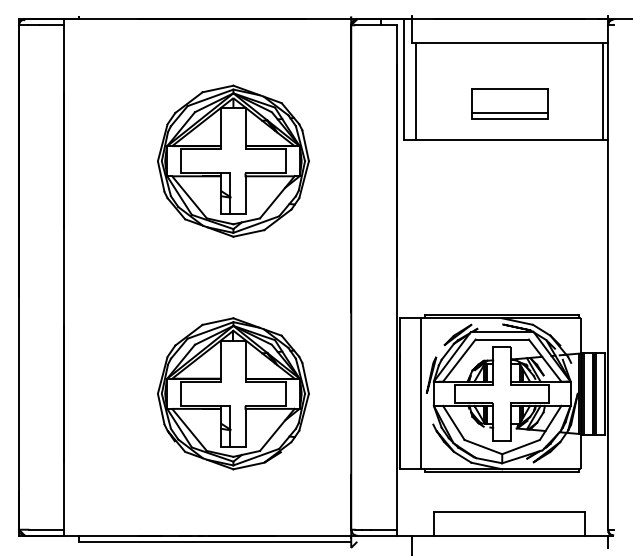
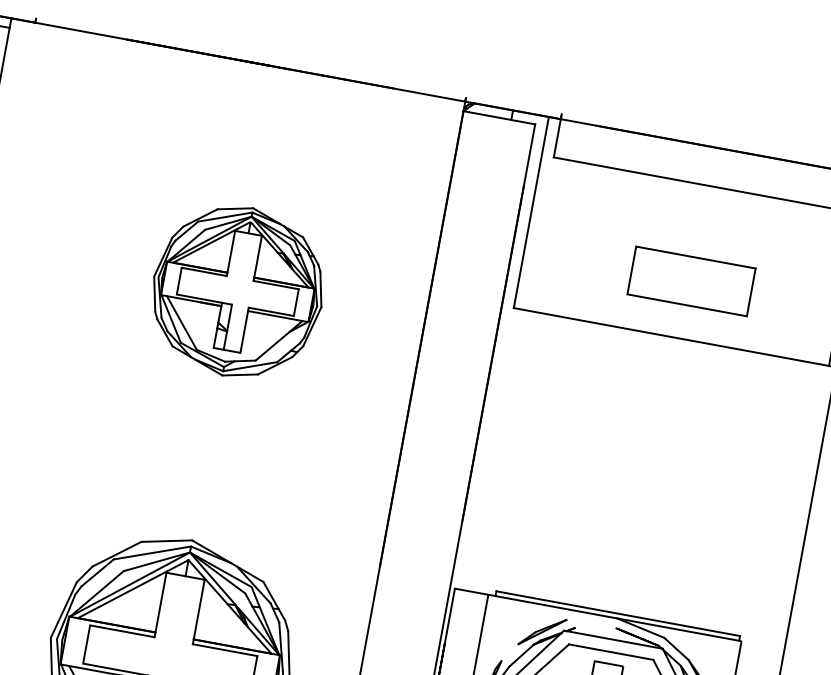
line: (416, 91) -> (547, 234), removed
line: (509, 112) -> (688, 295), removed
part: (233, 160) -> (238, 290), size x0.7

